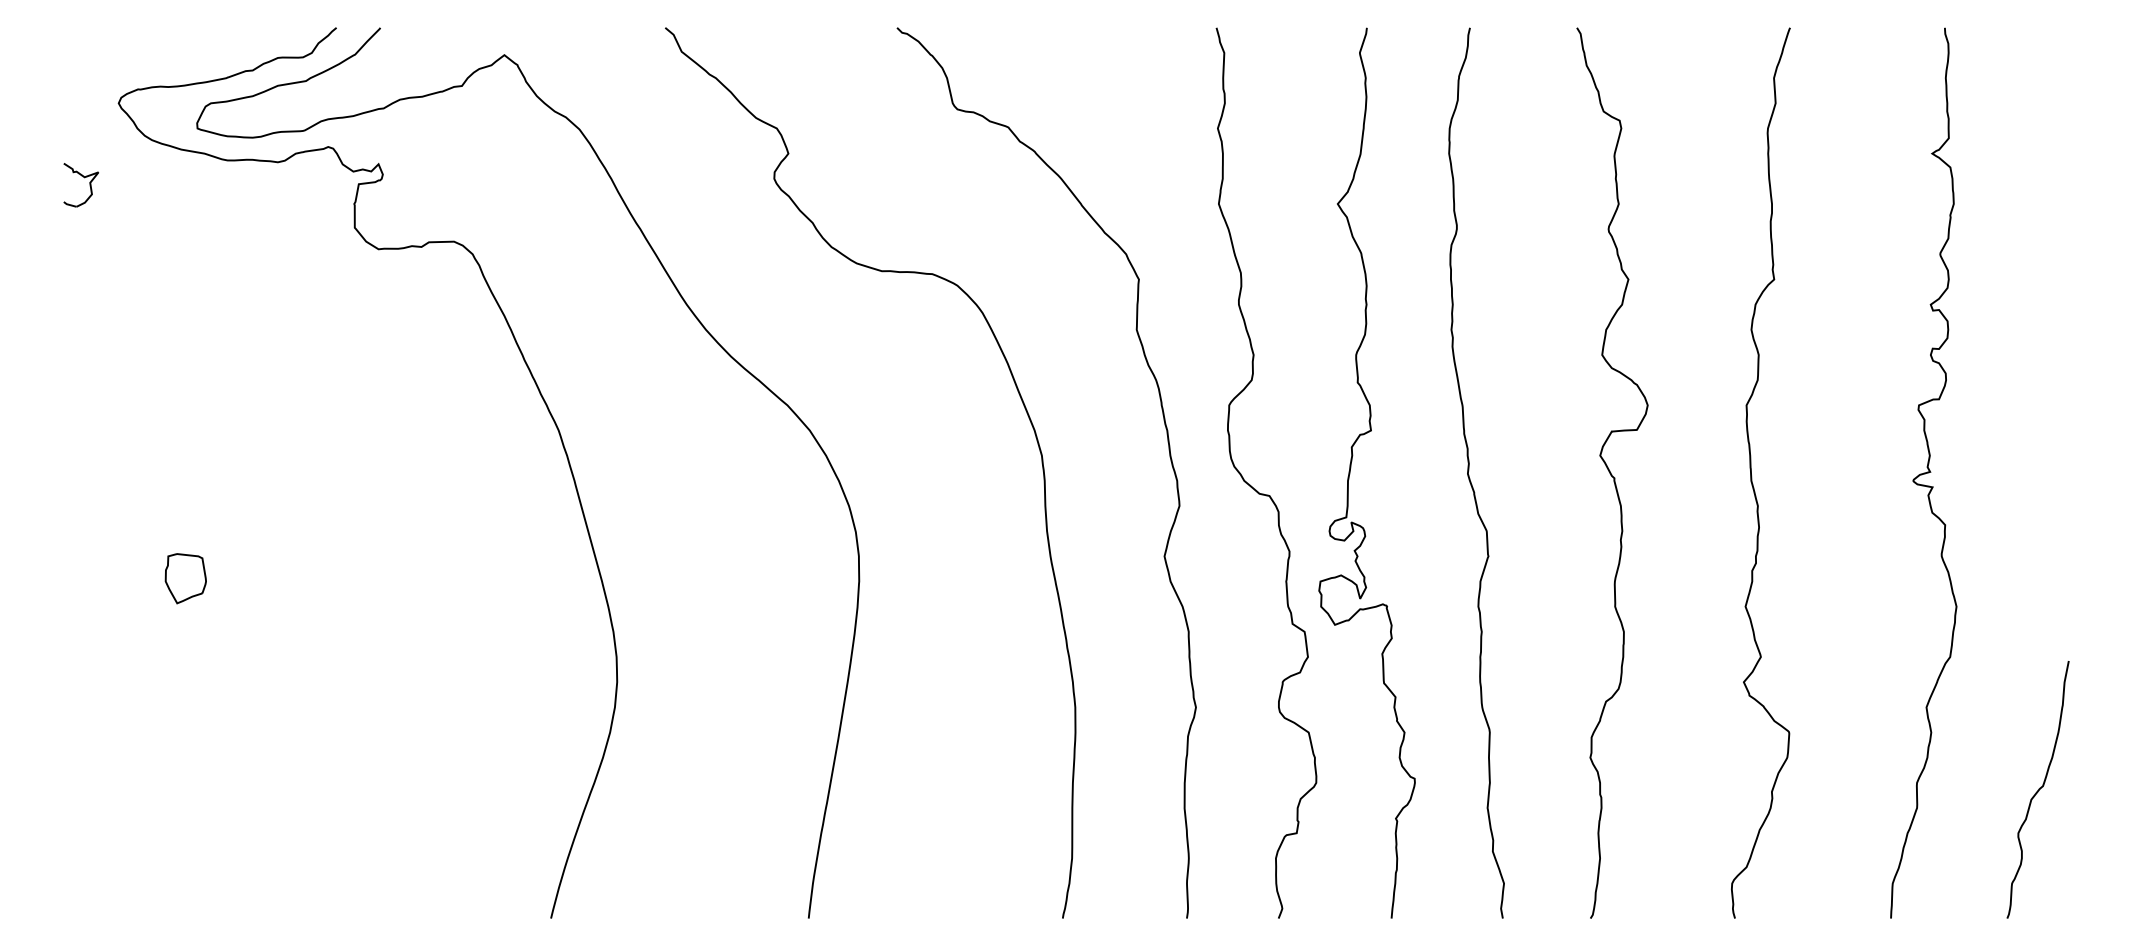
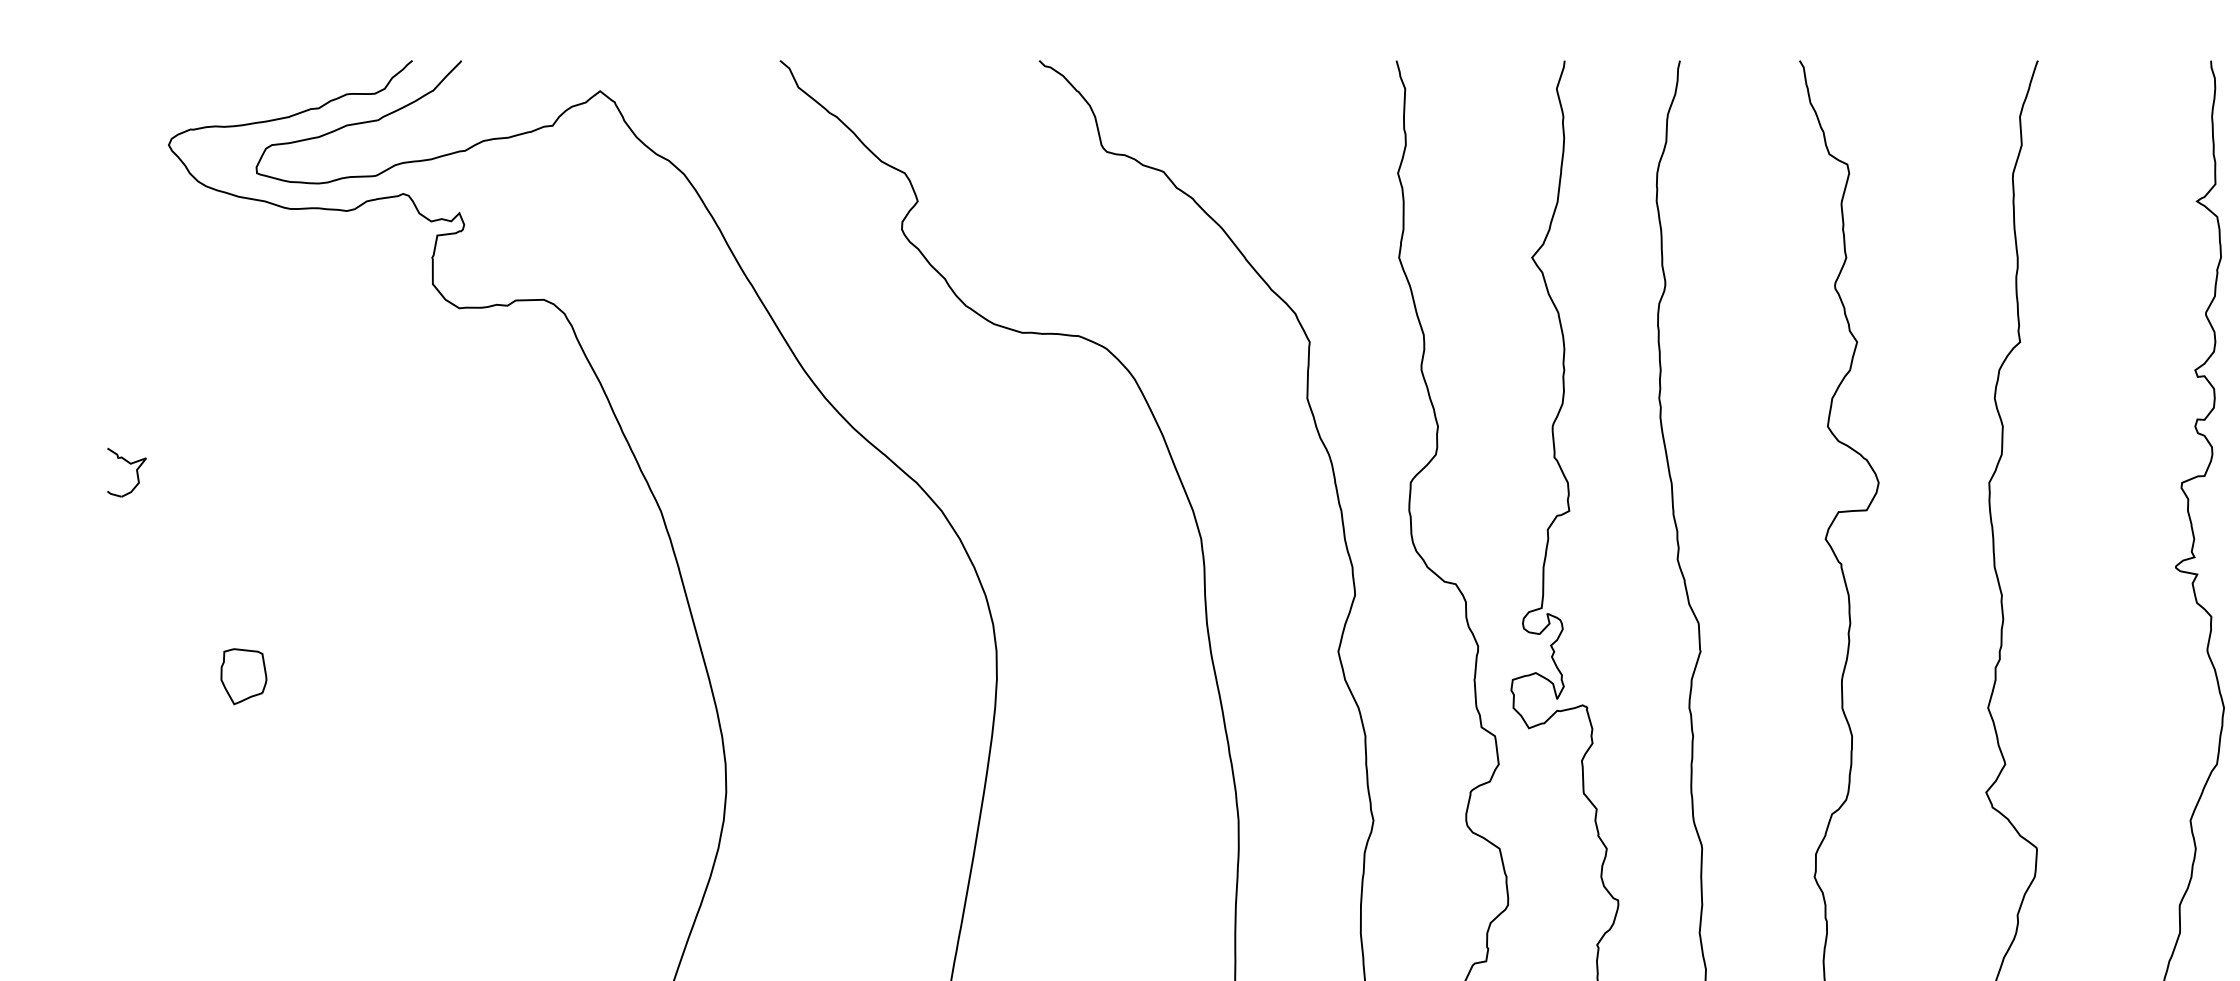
part: (84, 178) -> (130, 465), moved

